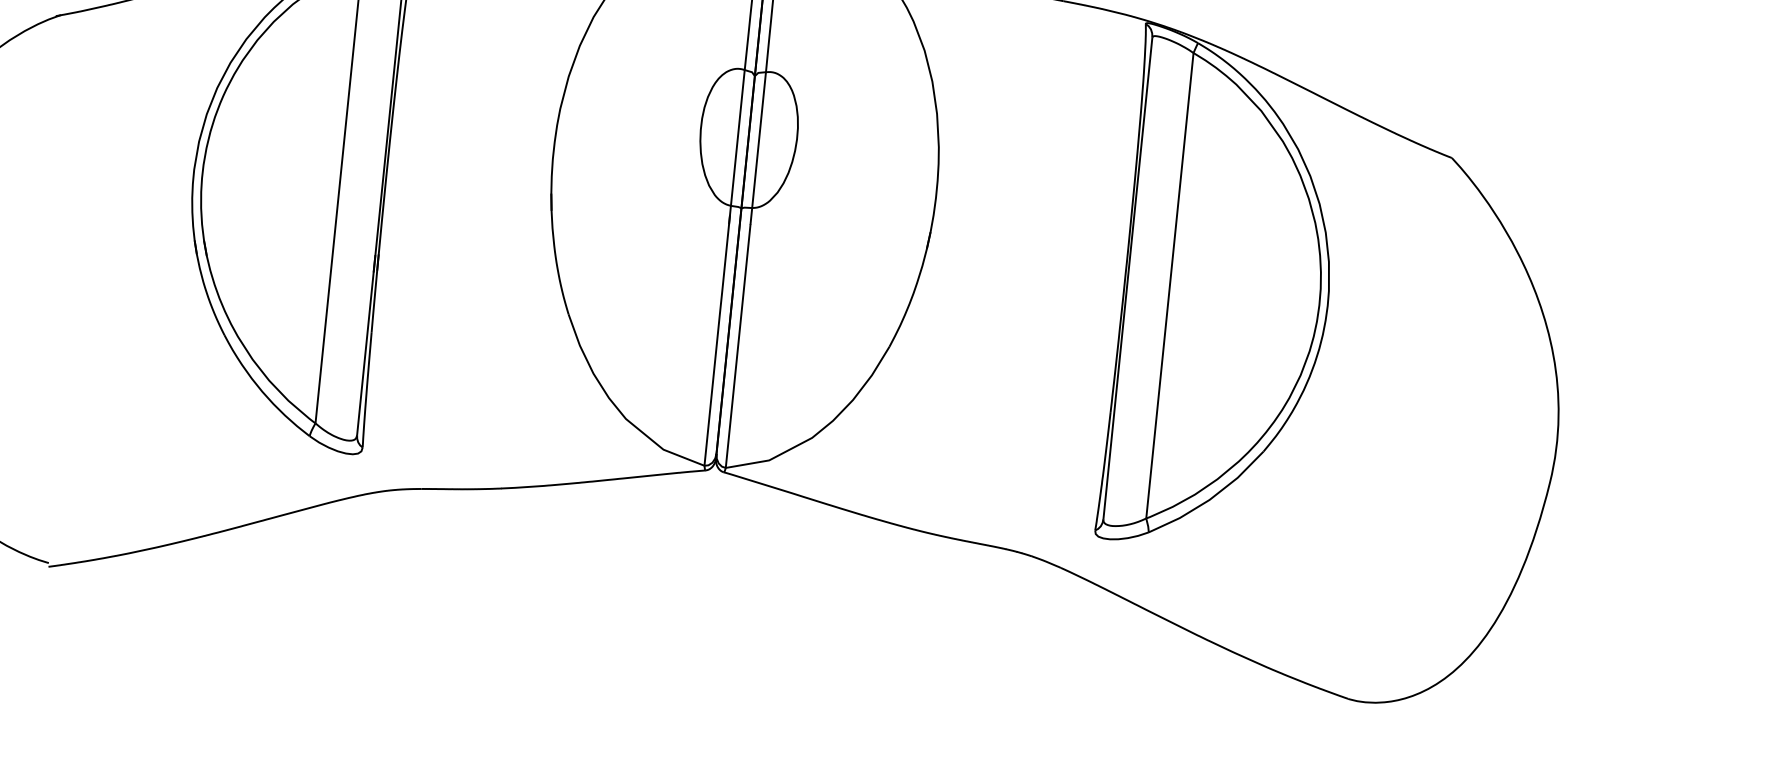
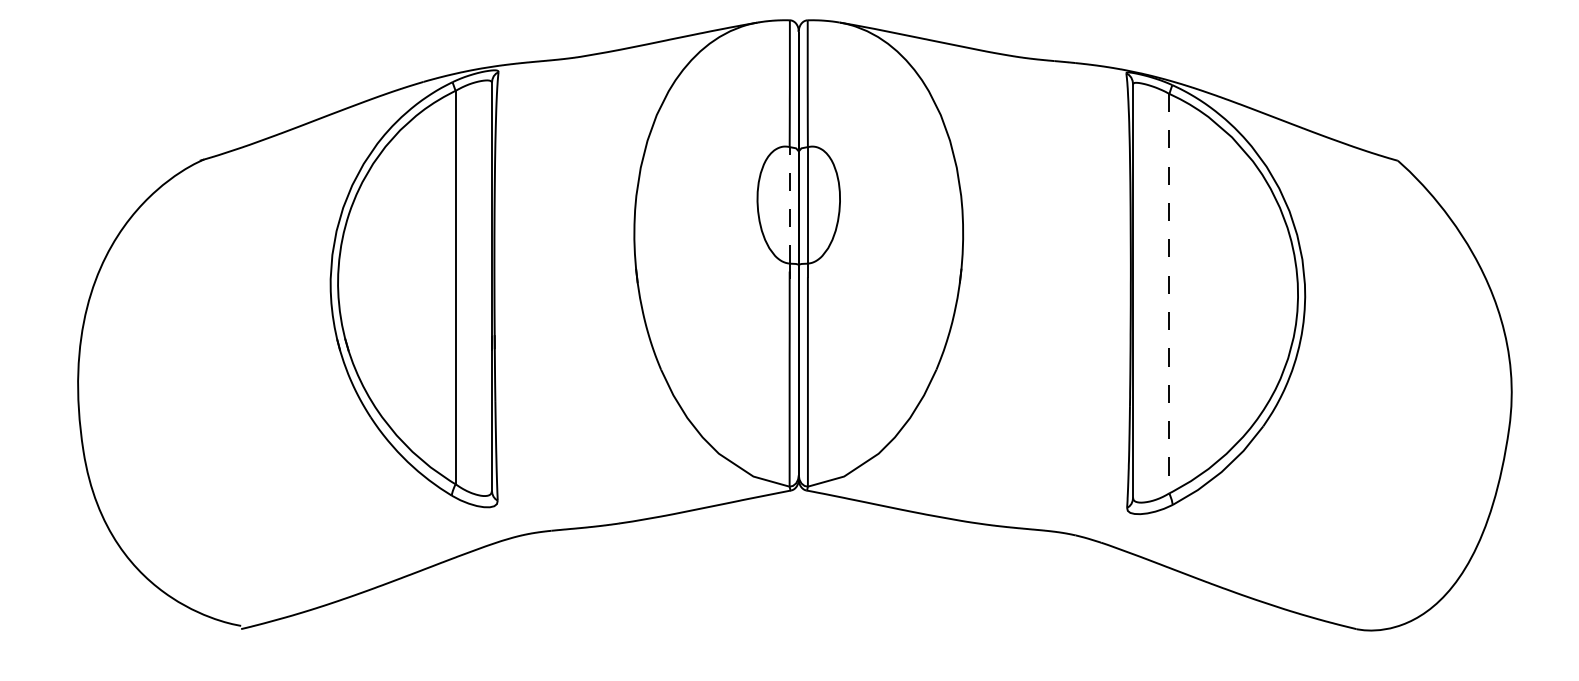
line: (737, 136) -> (789, 204), solid -> dashed
line: (1170, 285) -> (1169, 293), solid -> dashed

